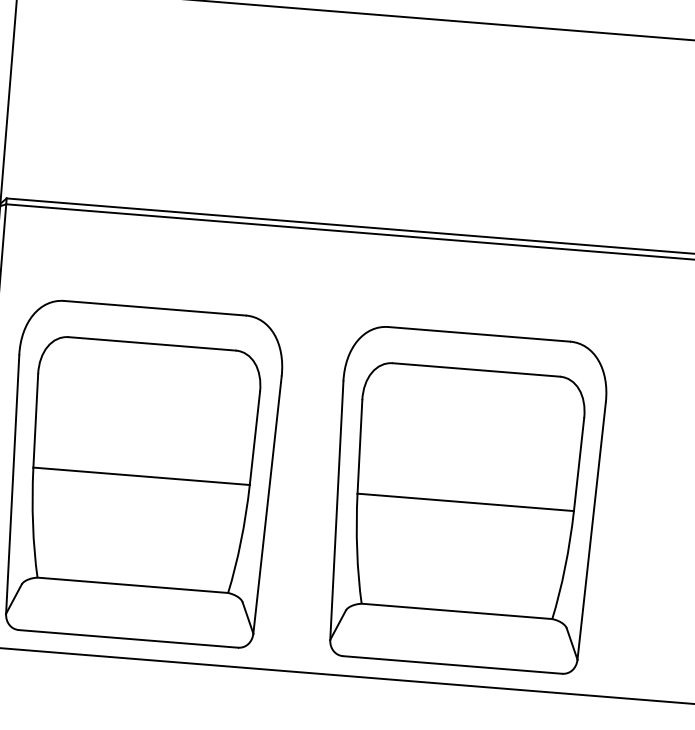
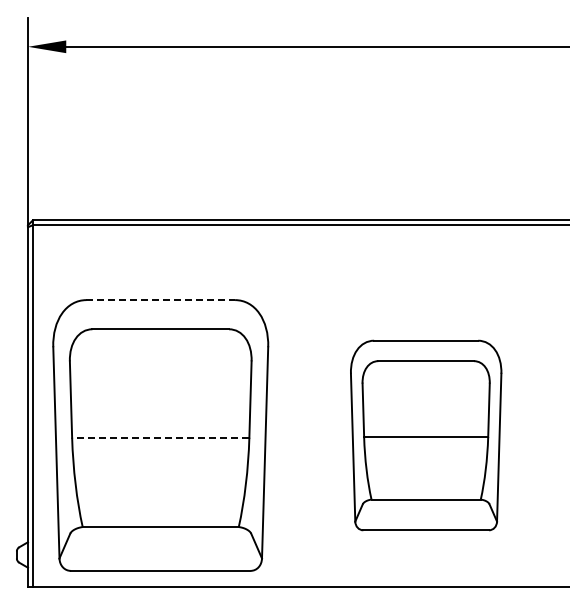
line: (155, 308) -> (161, 300), solid -> dashed
line: (141, 475) -> (160, 437), solid -> dashed
part: (465, 499) -> (425, 435), size x0.7

